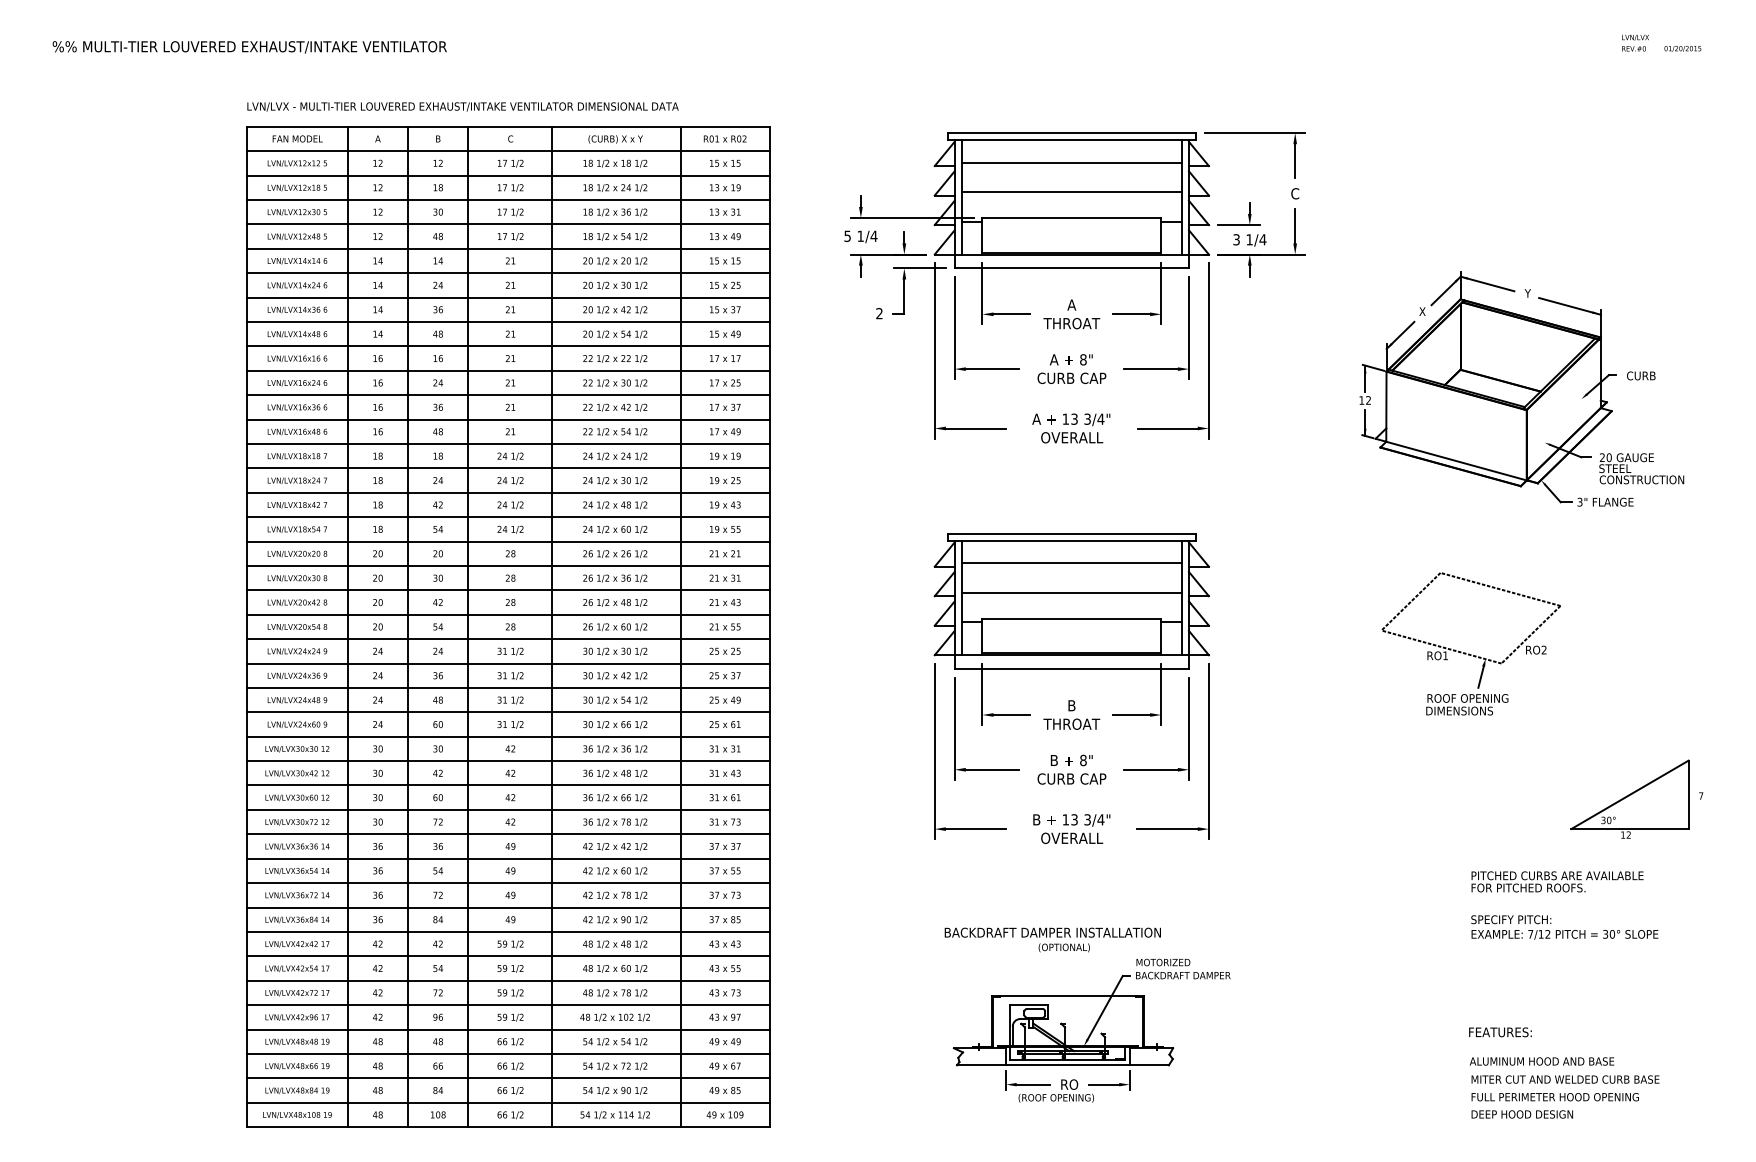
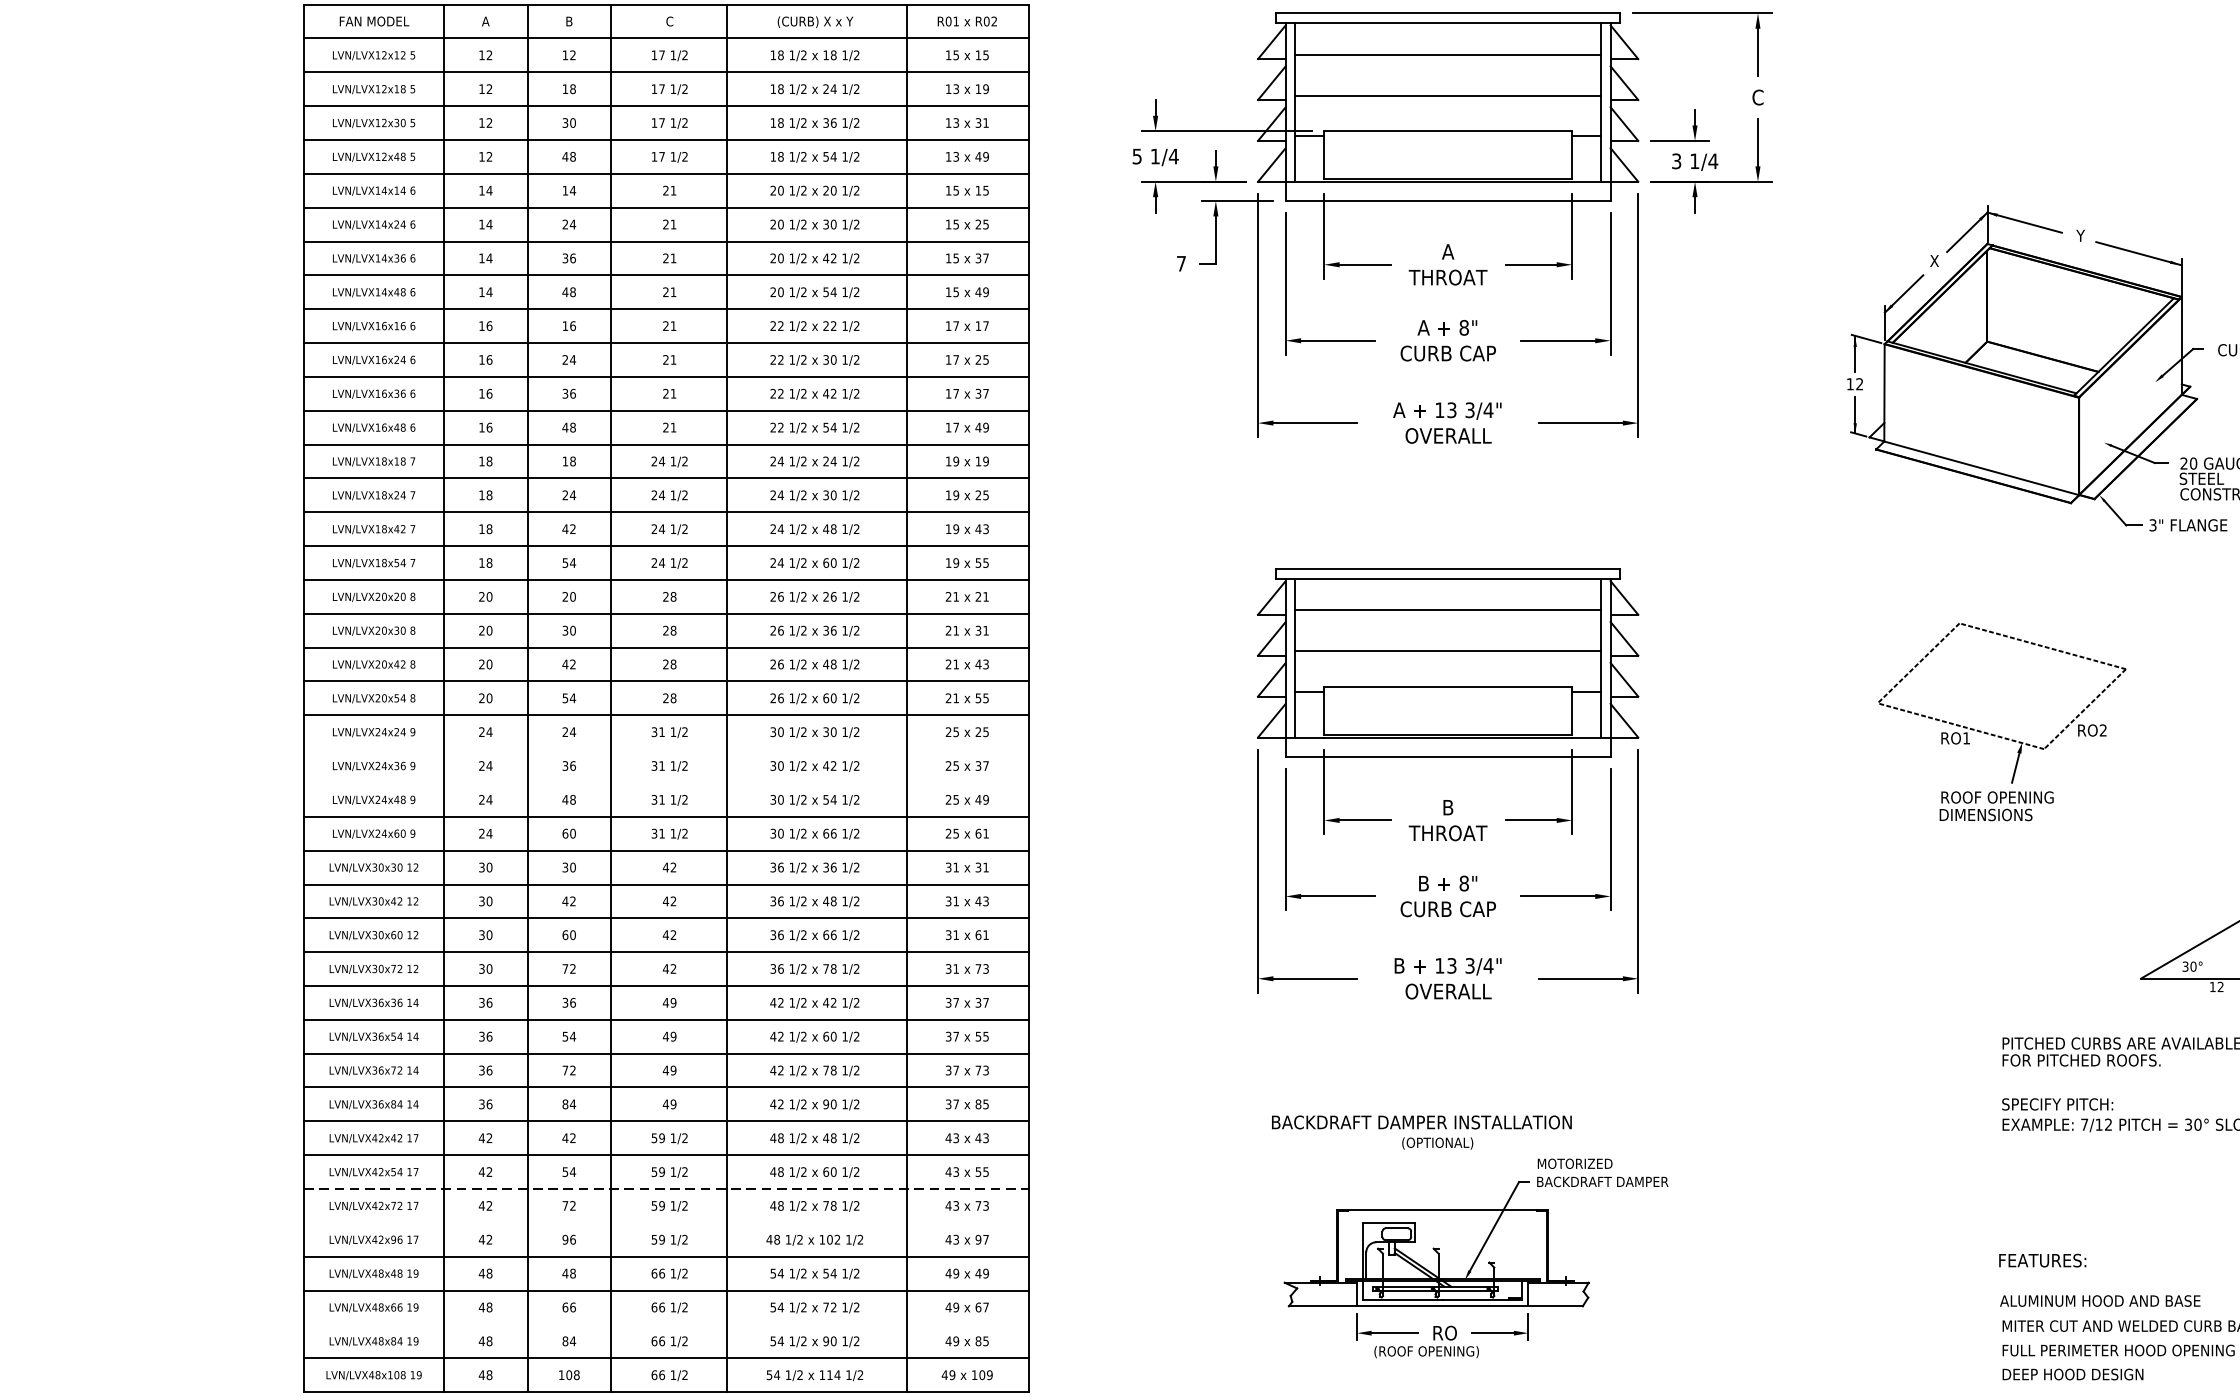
text: (879, 313) -> (1181, 263), 2 -> 7
line: (507, 663) -> (665, 749), removed
line: (507, 687) -> (665, 782), removed
line: (508, 980) -> (666, 1188), solid -> dashed
line: (507, 1005) -> (665, 1223), removed
line: (507, 1078) -> (665, 1324), removed

